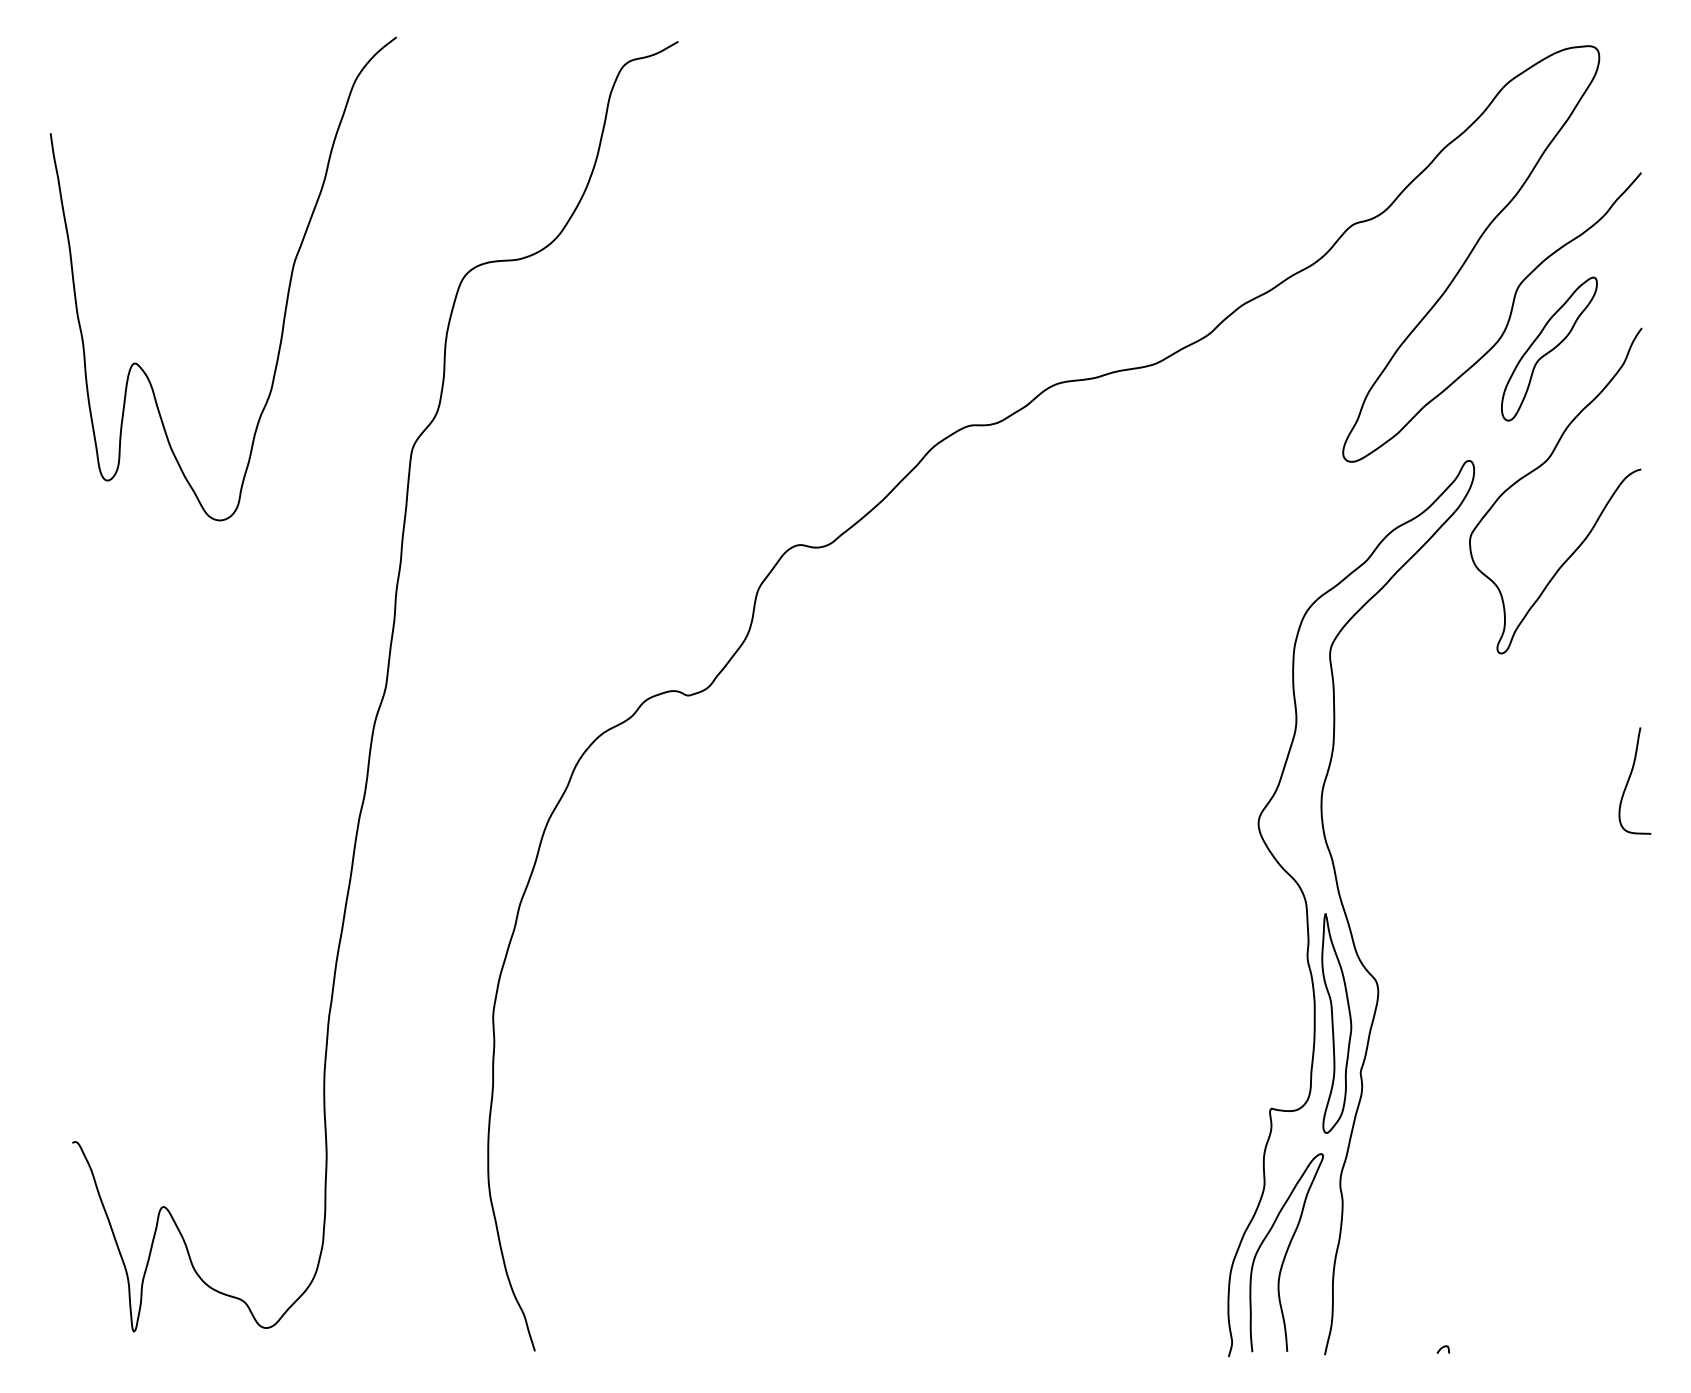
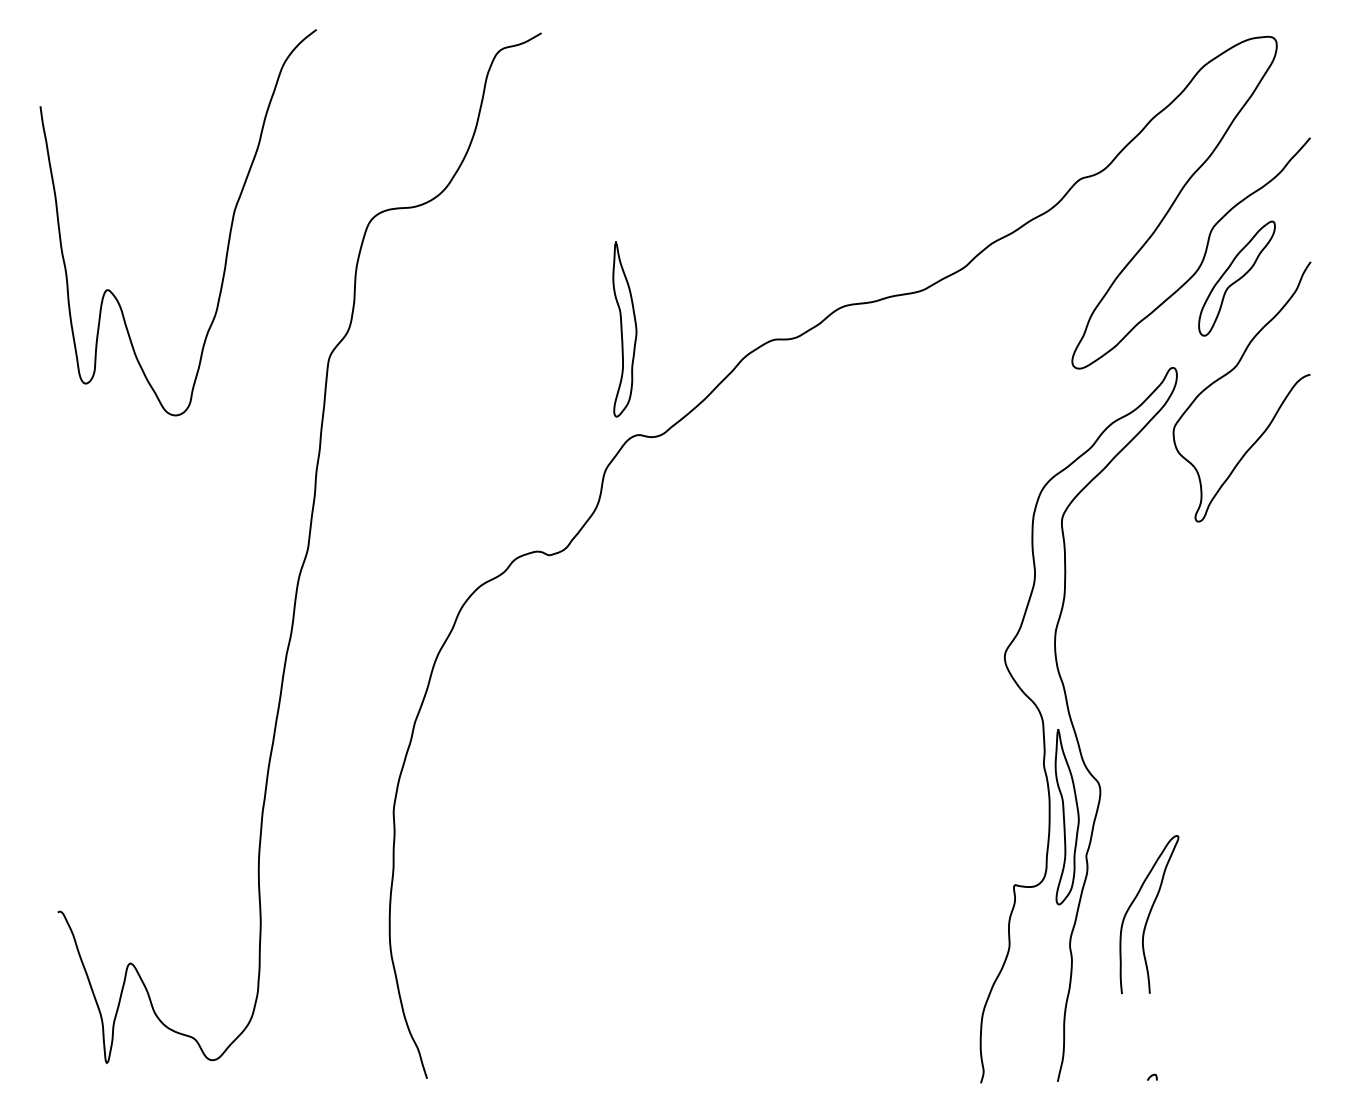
part: (782, 412) -> (624, 329), added
curve: (1630, 778) -> (1301, 621), removed
curve: (1286, 1252) -> (1149, 914), moved

